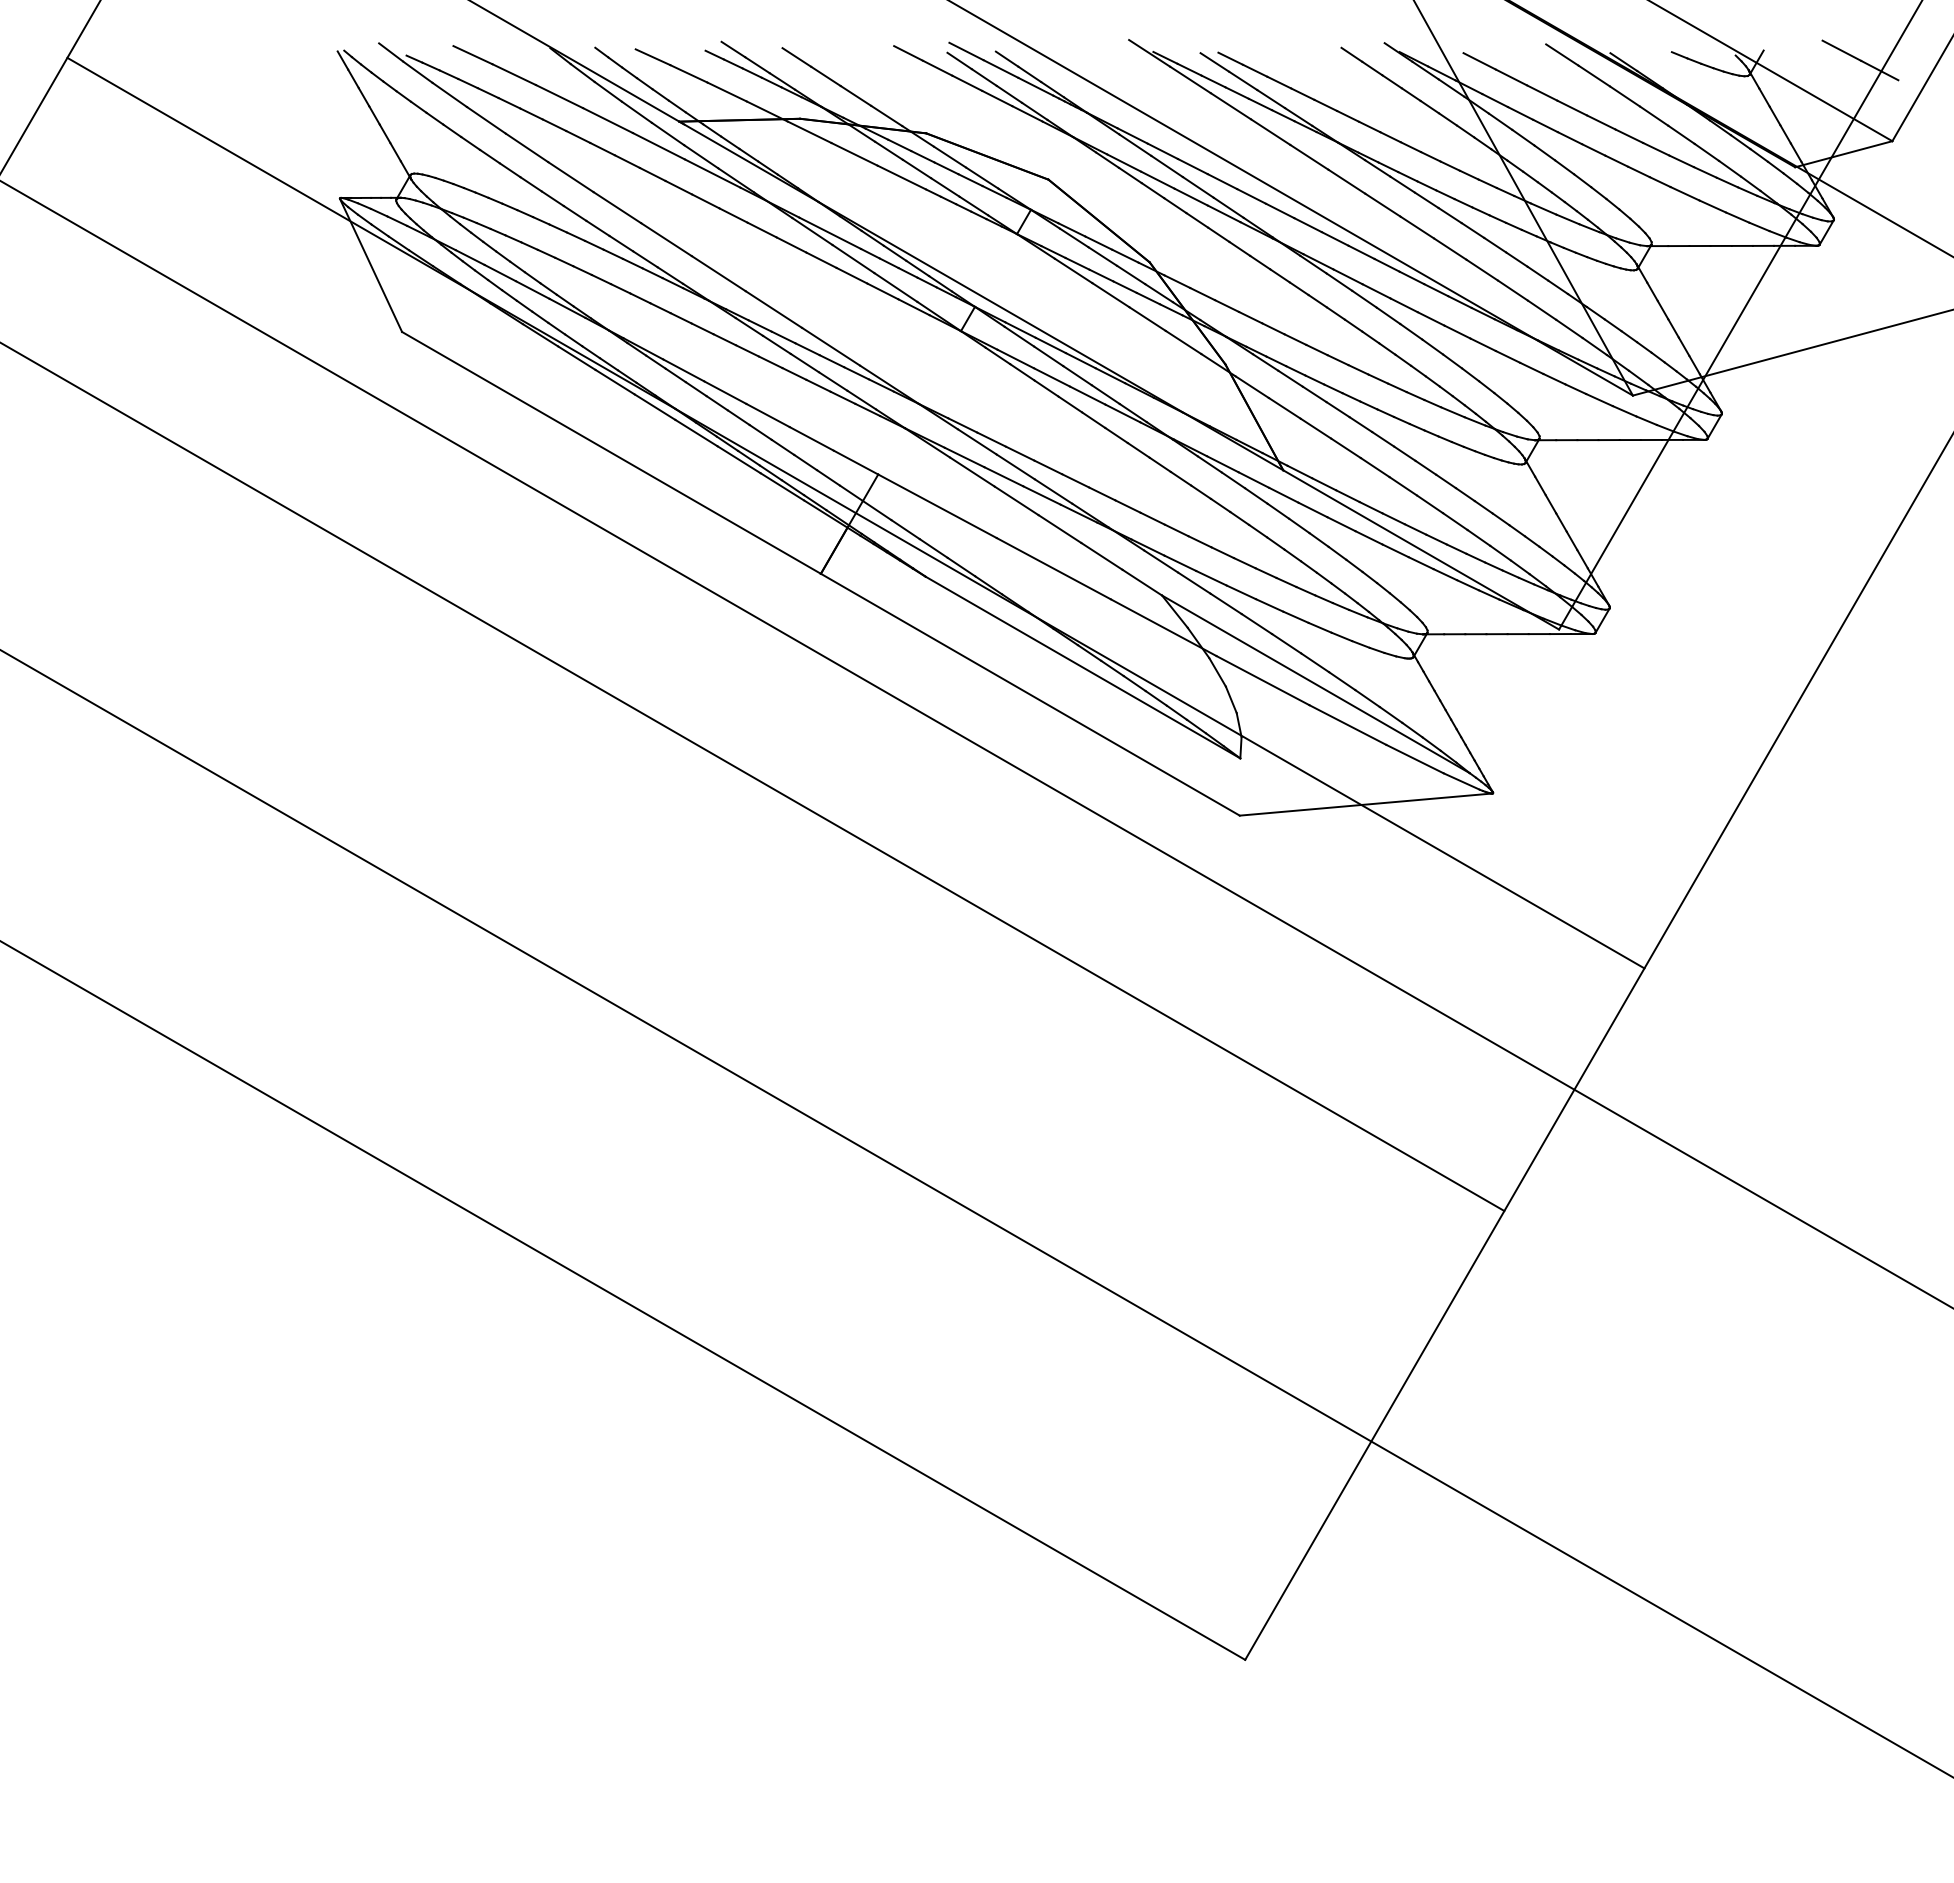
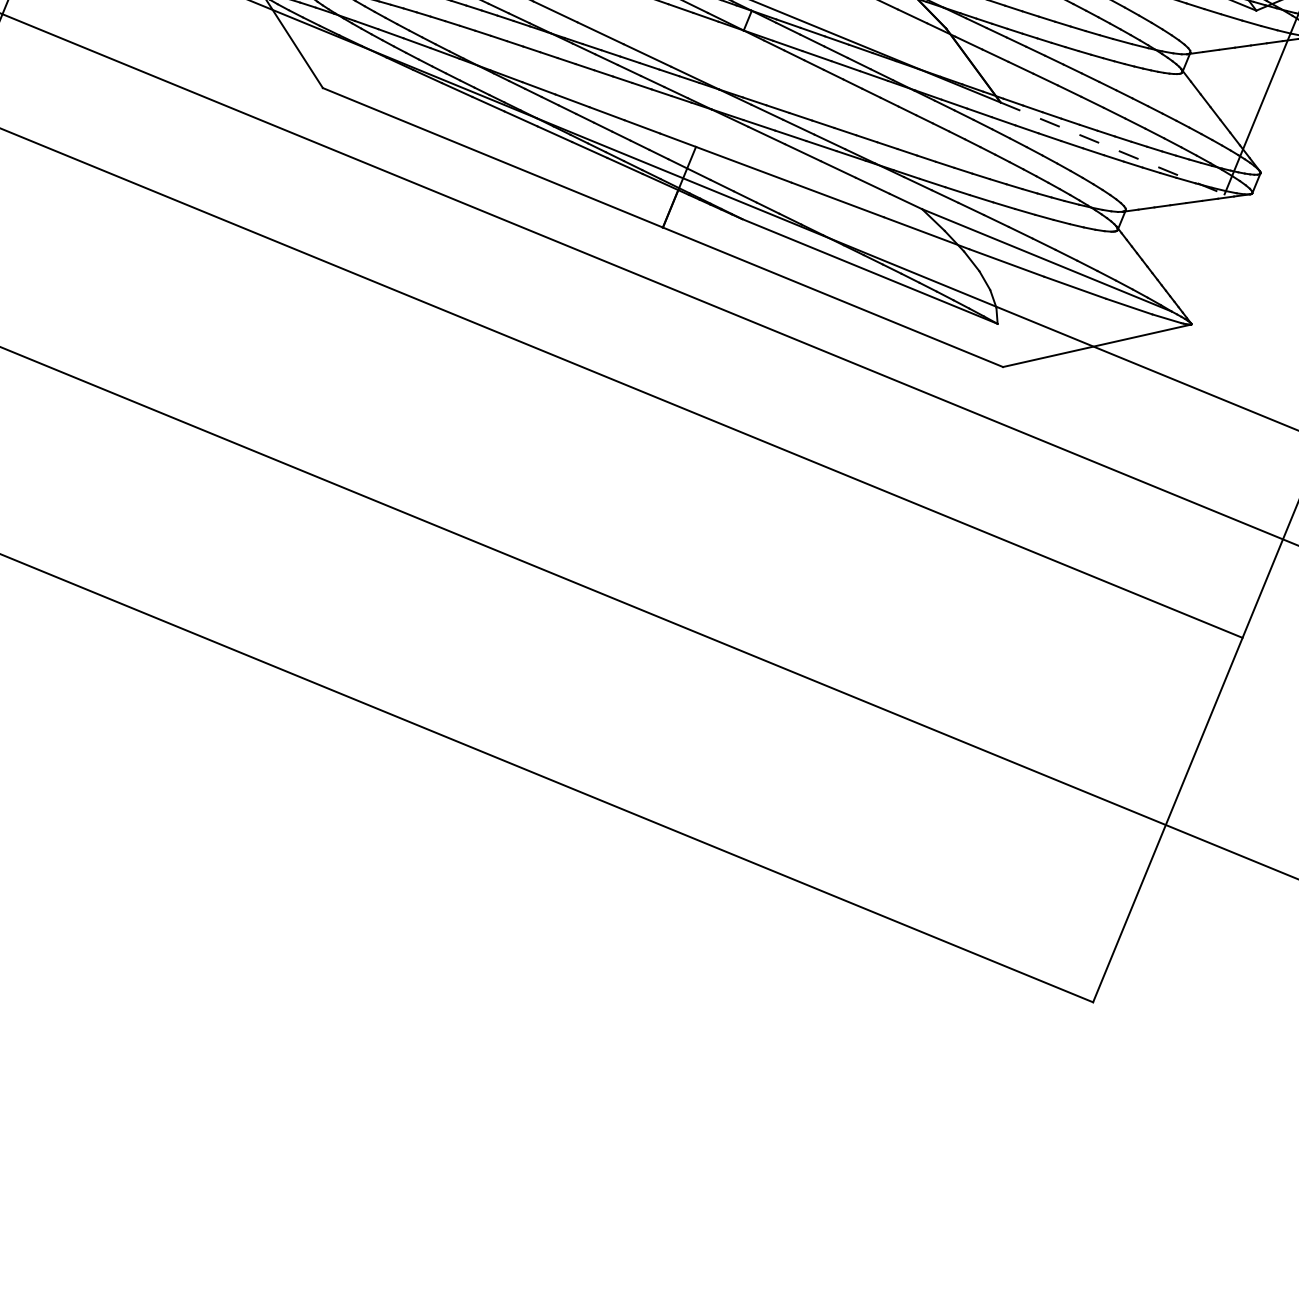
line: (1421, 550) -> (1112, 148), solid -> dashed

